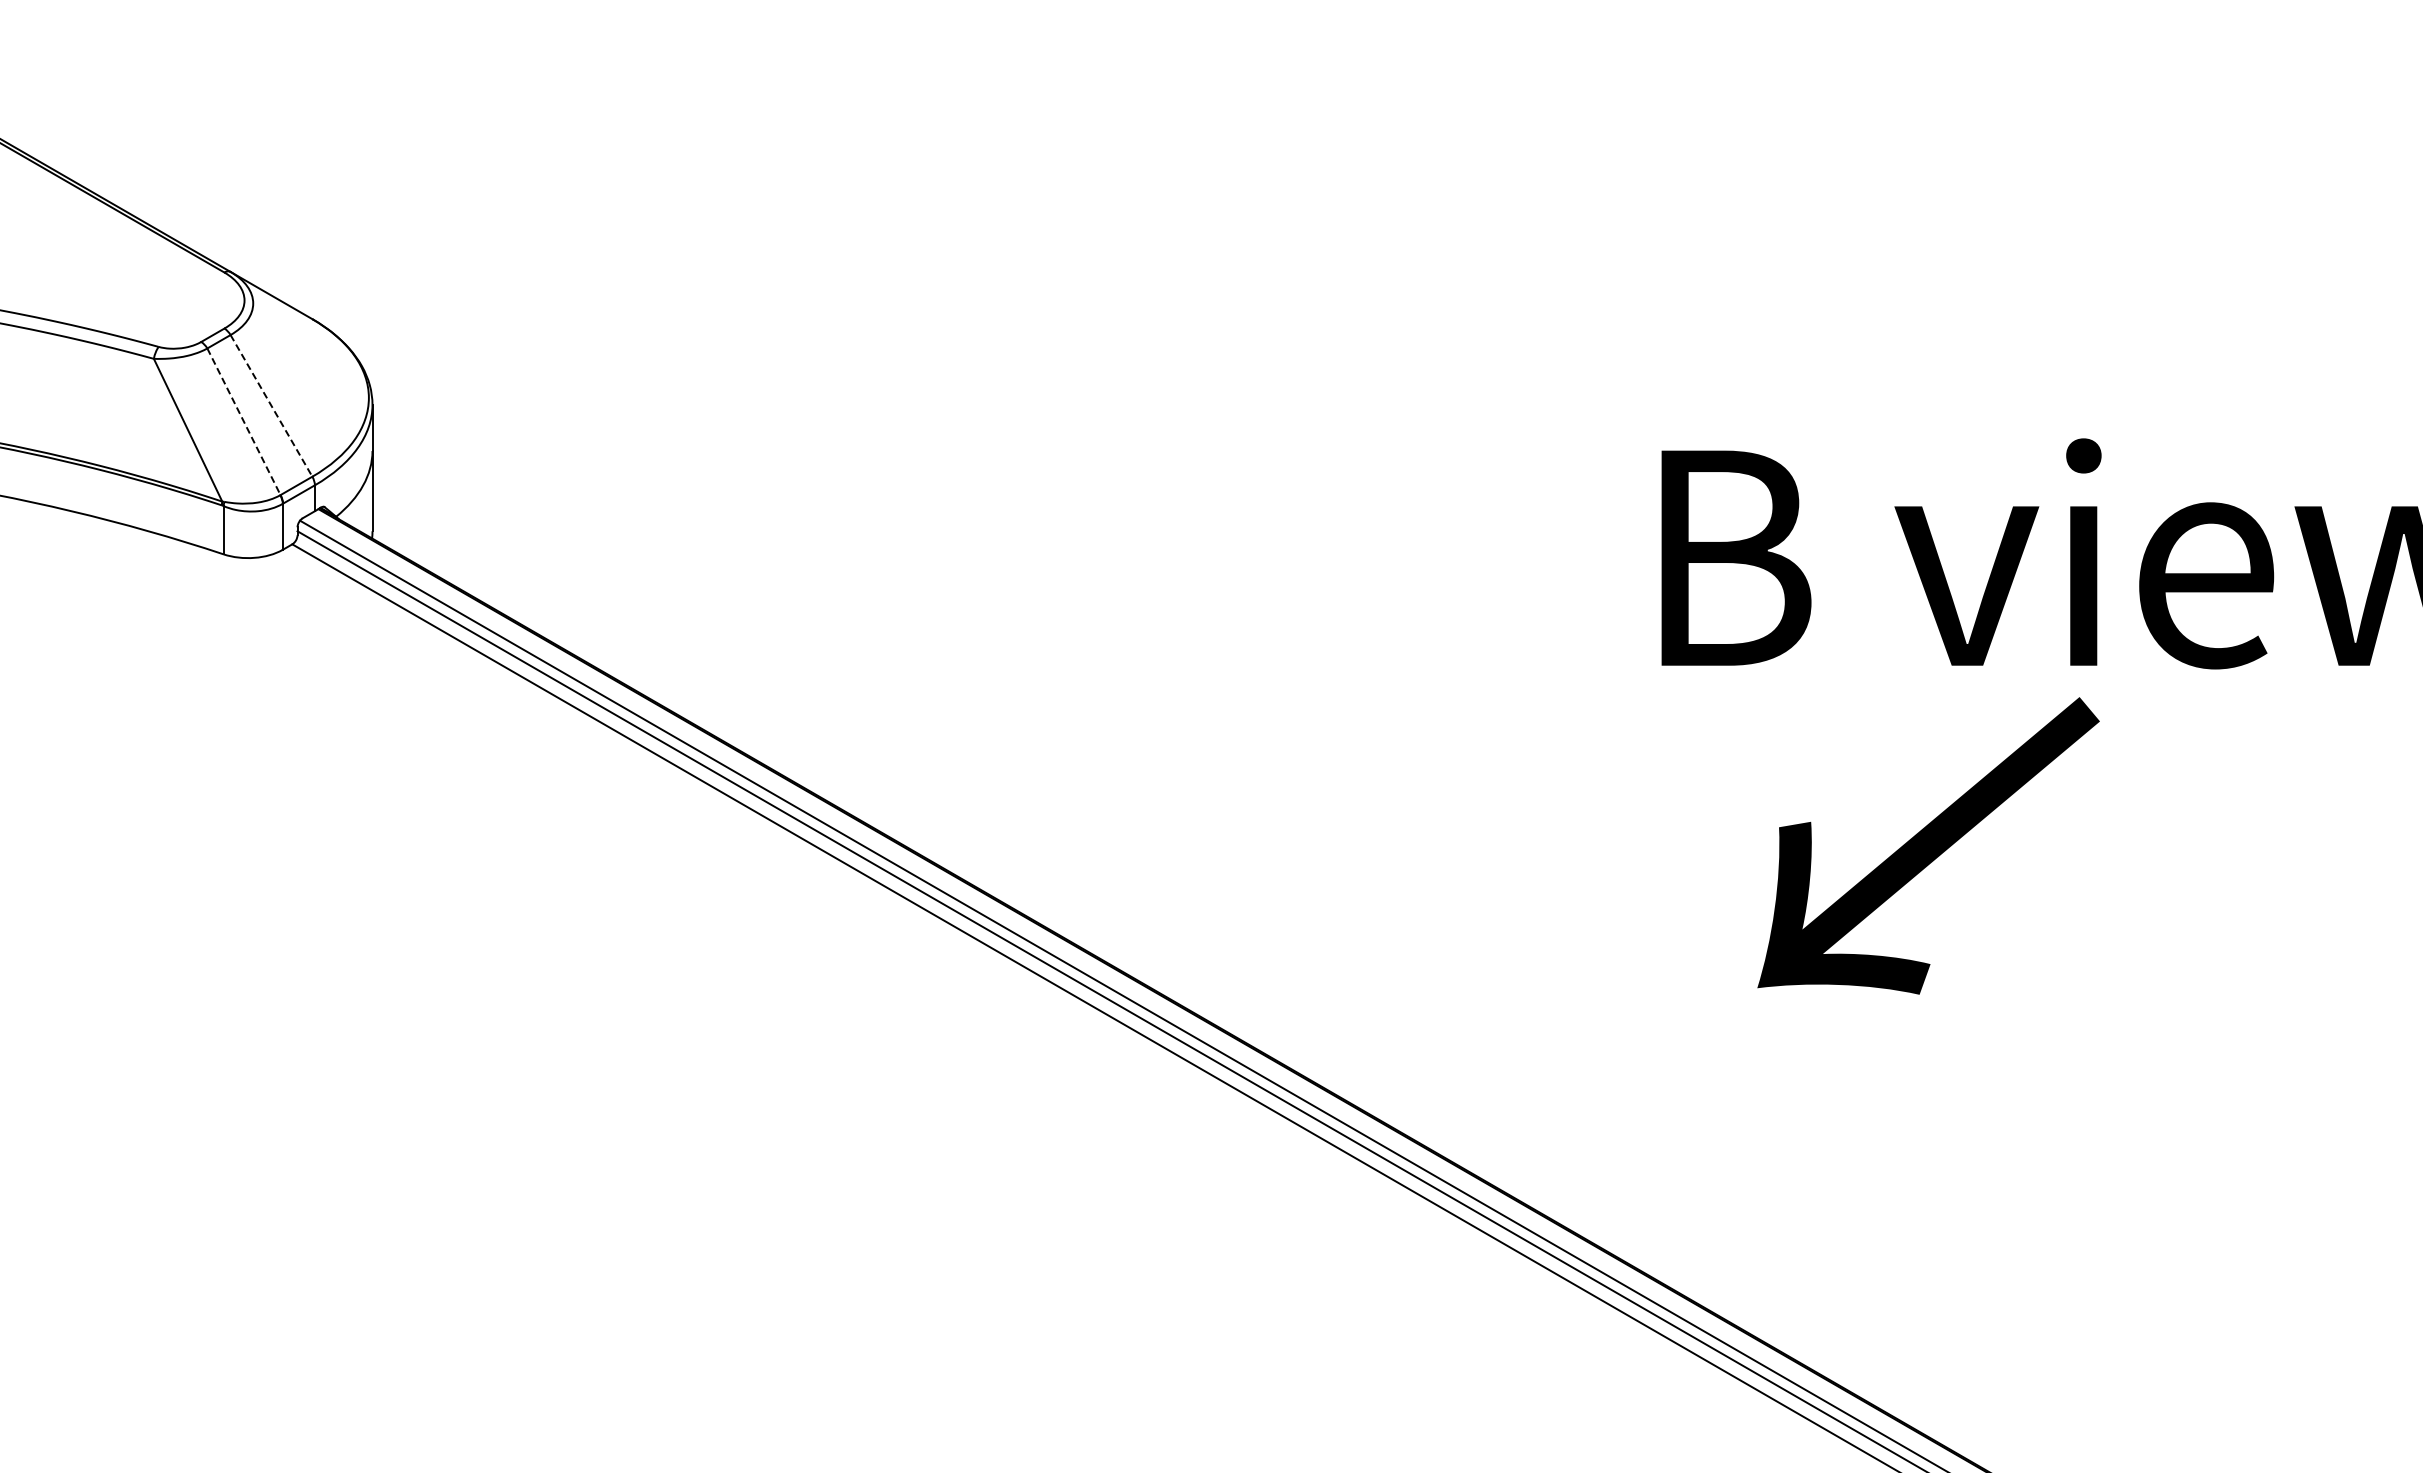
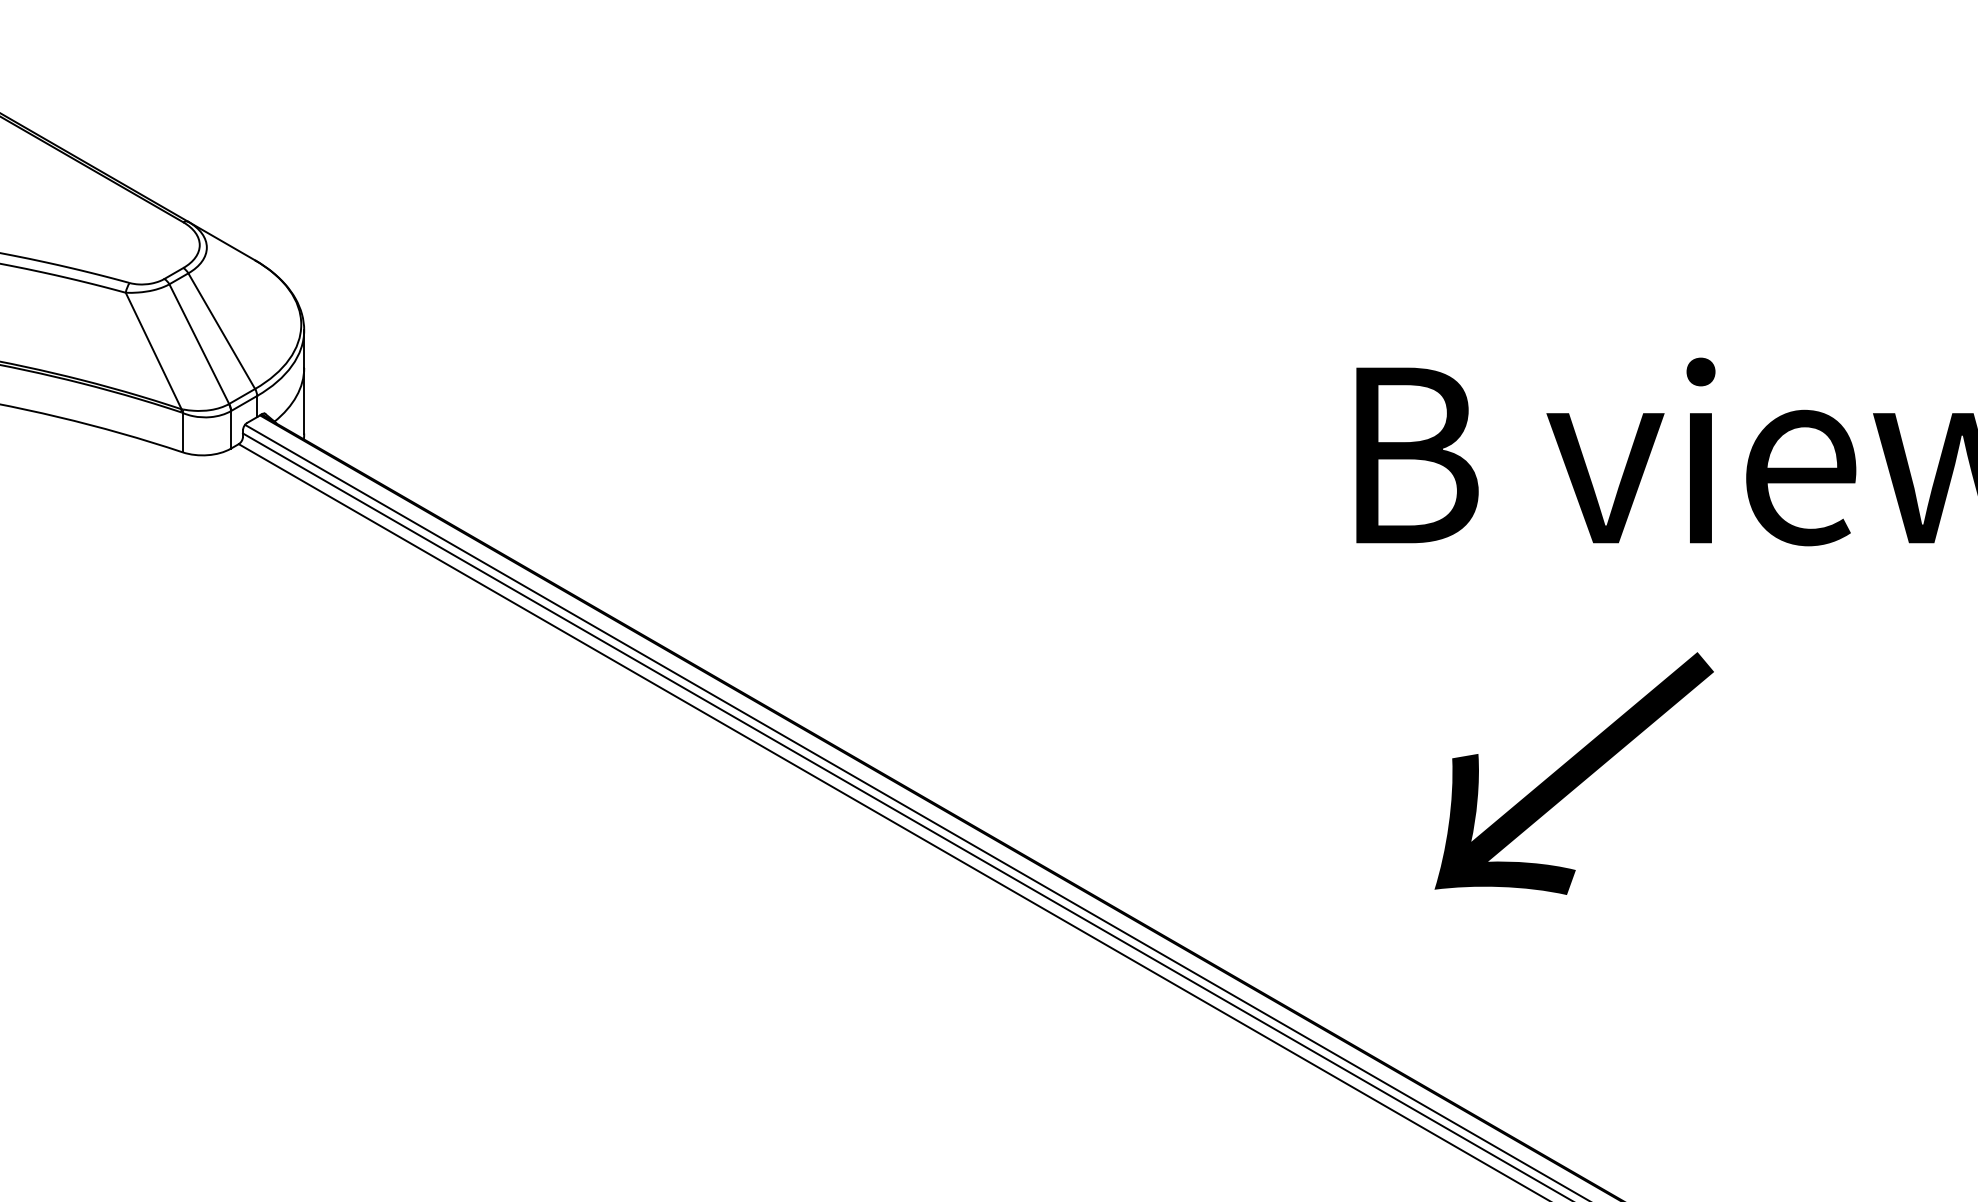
line: (271, 405) -> (221, 330), dashed -> solid
line: (243, 421) -> (198, 343), dashed -> solid
text: (1928, 845) -> (1574, 773), moved

